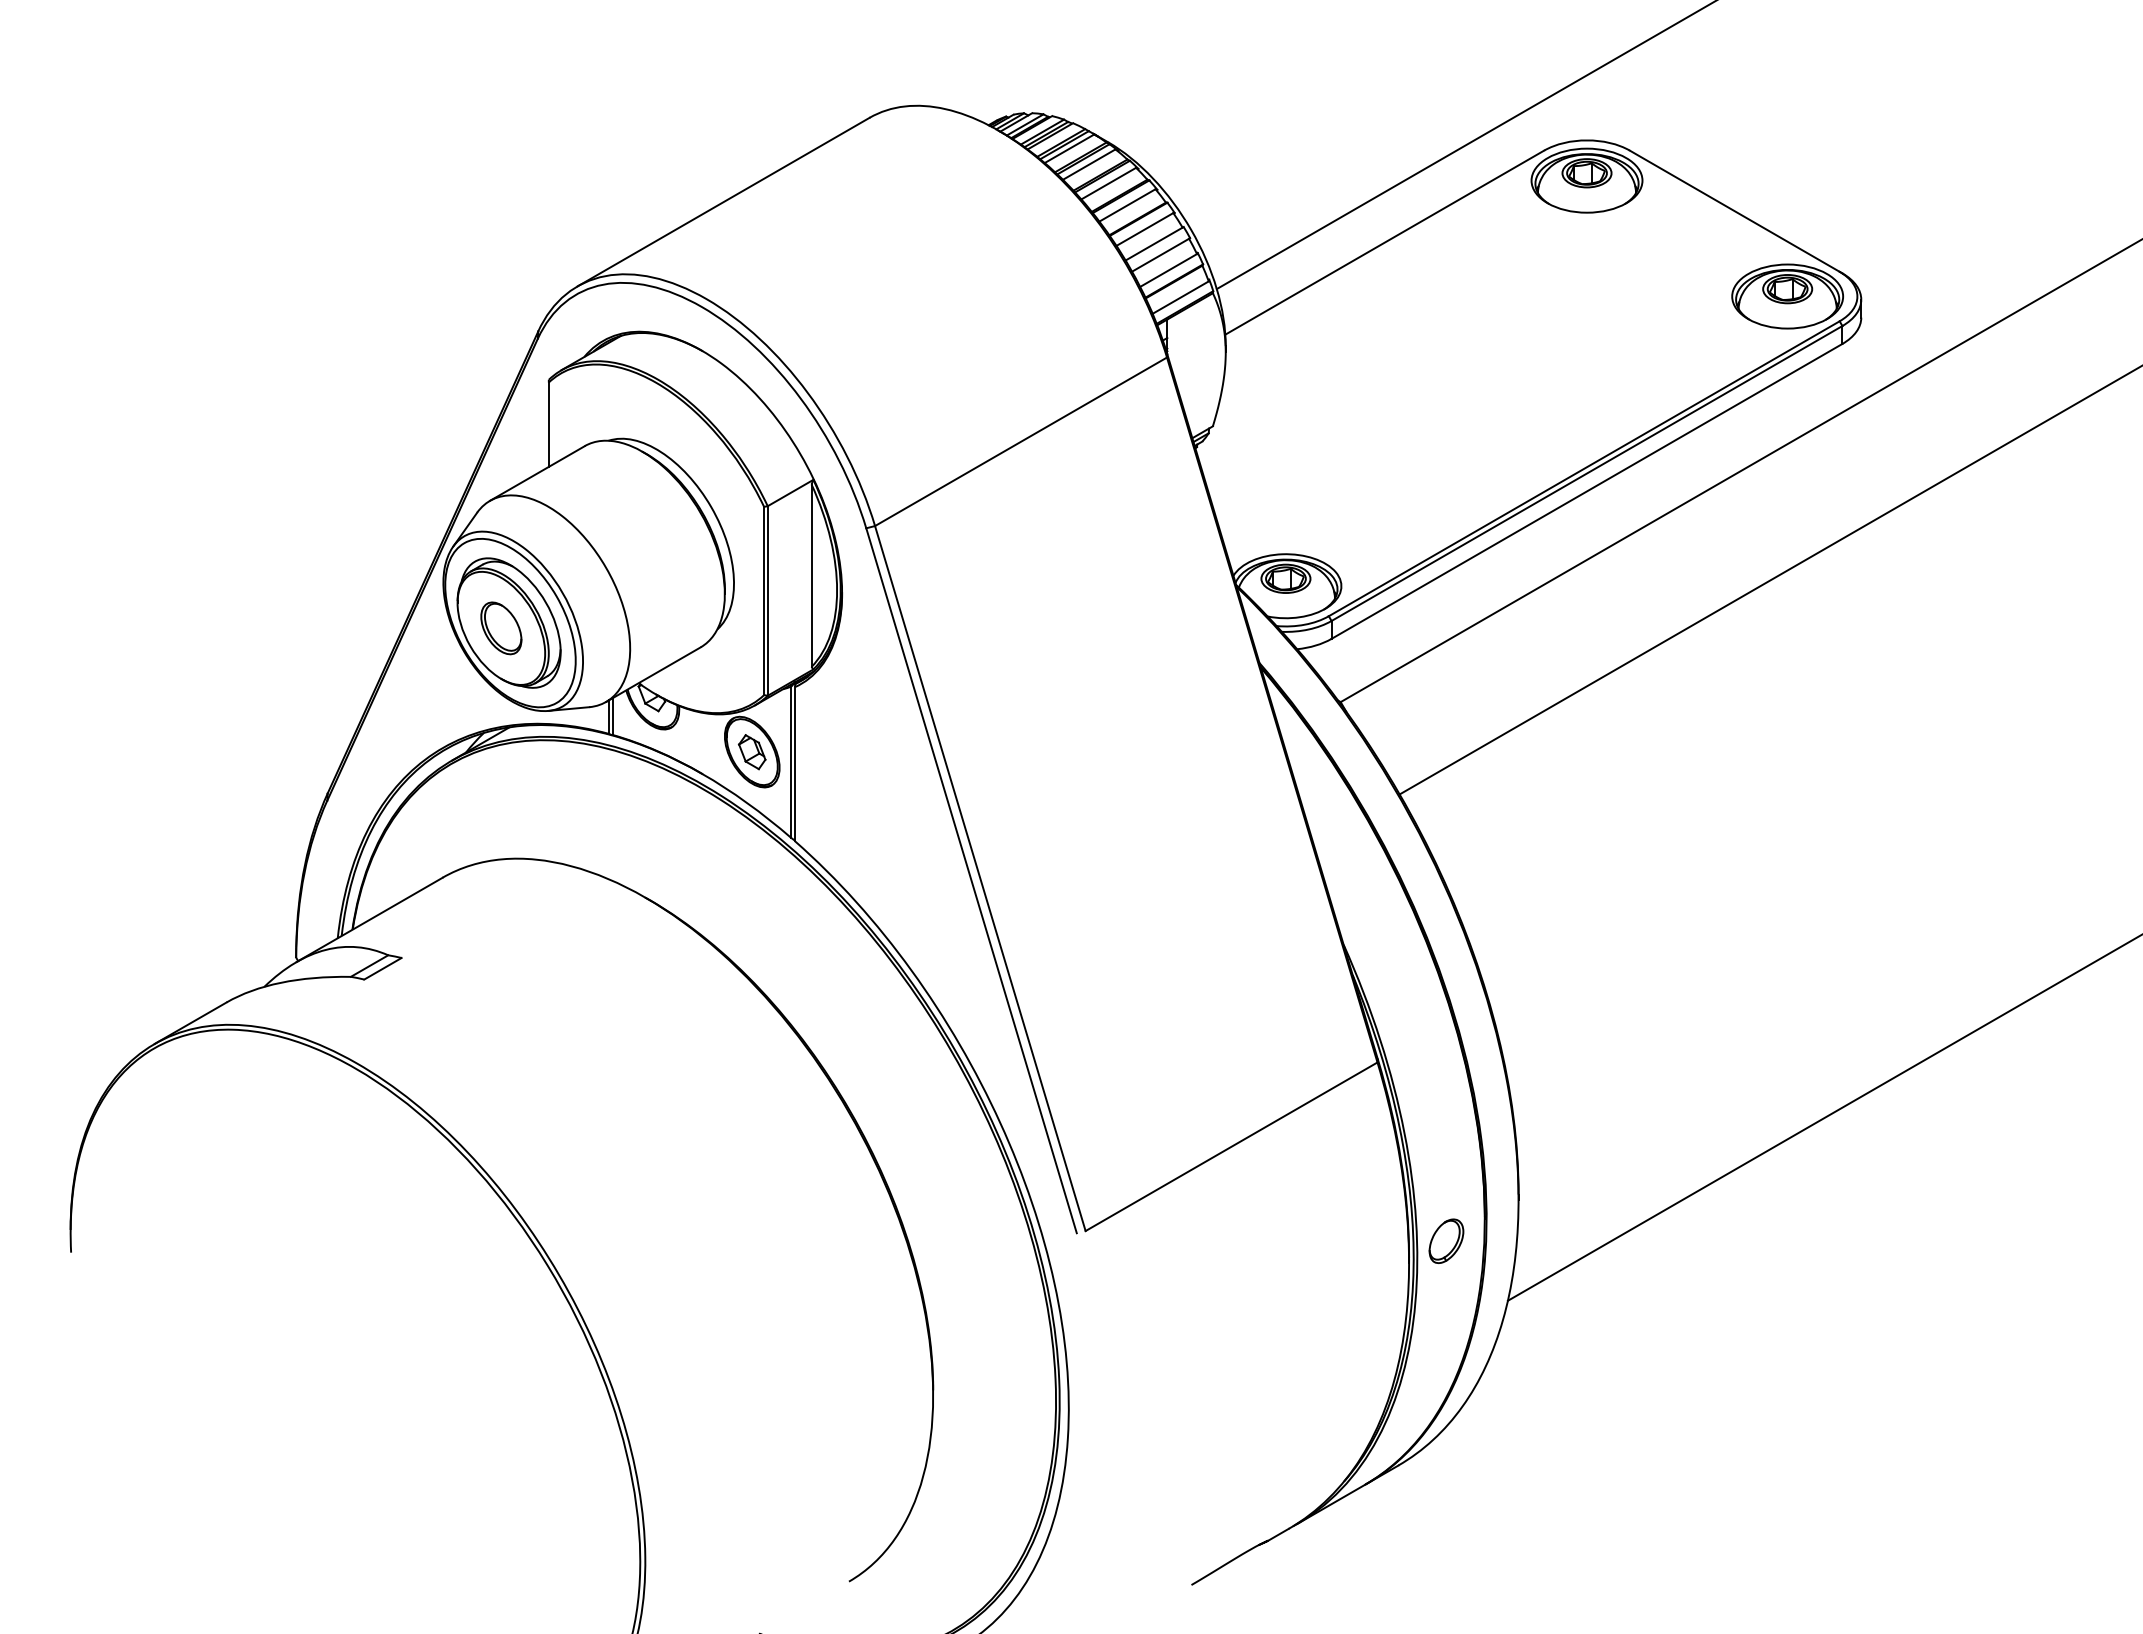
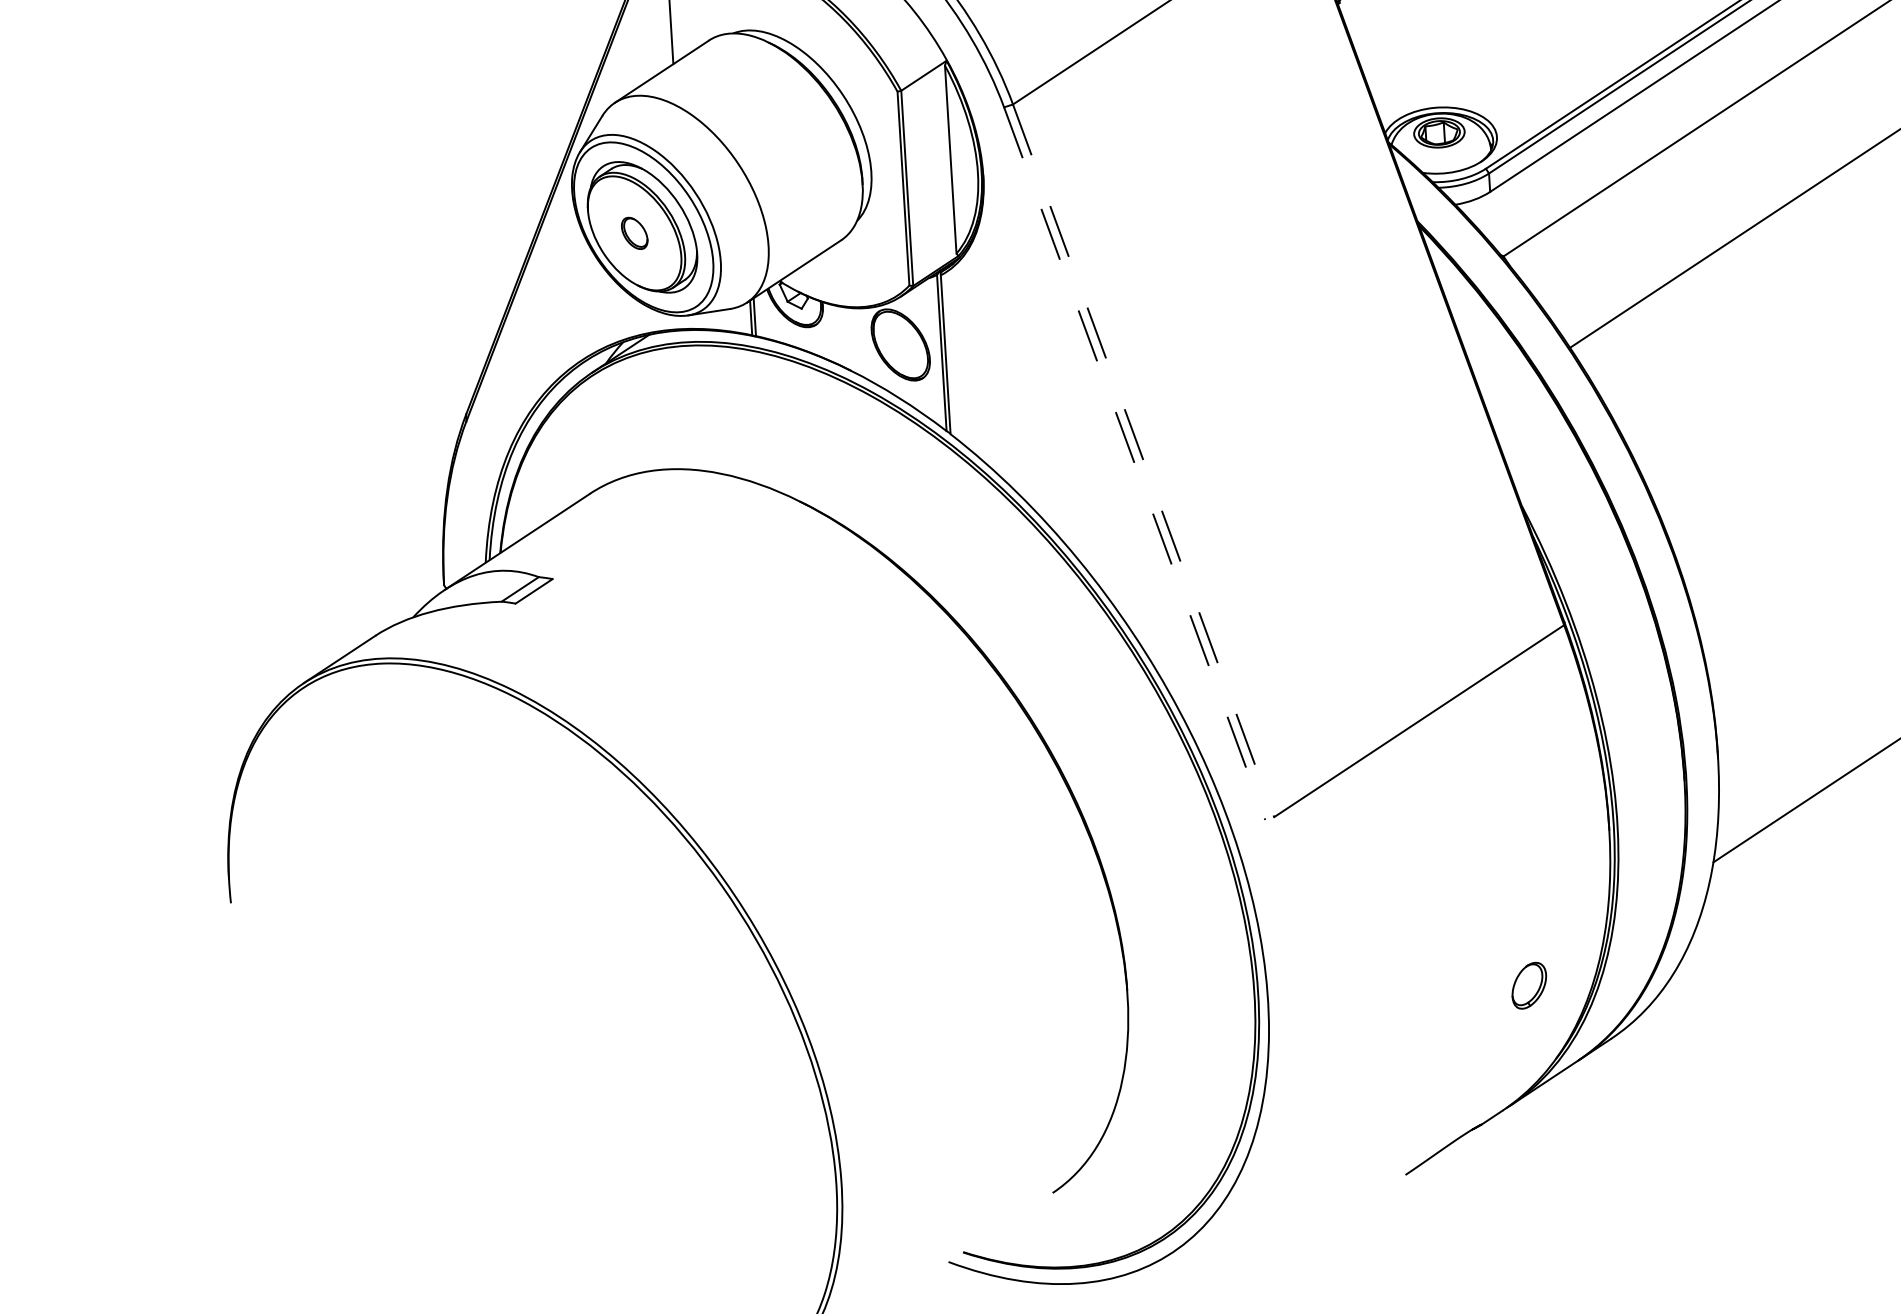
part: (501, 628) -> (634, 233), size x0.6
part: (751, 752) -> (900, 345), removed
line: (980, 878) -> (1143, 460), solid -> dashed
line: (971, 880) -> (1134, 463), solid -> dashed
part: (1446, 1240) -> (1529, 984), moved

